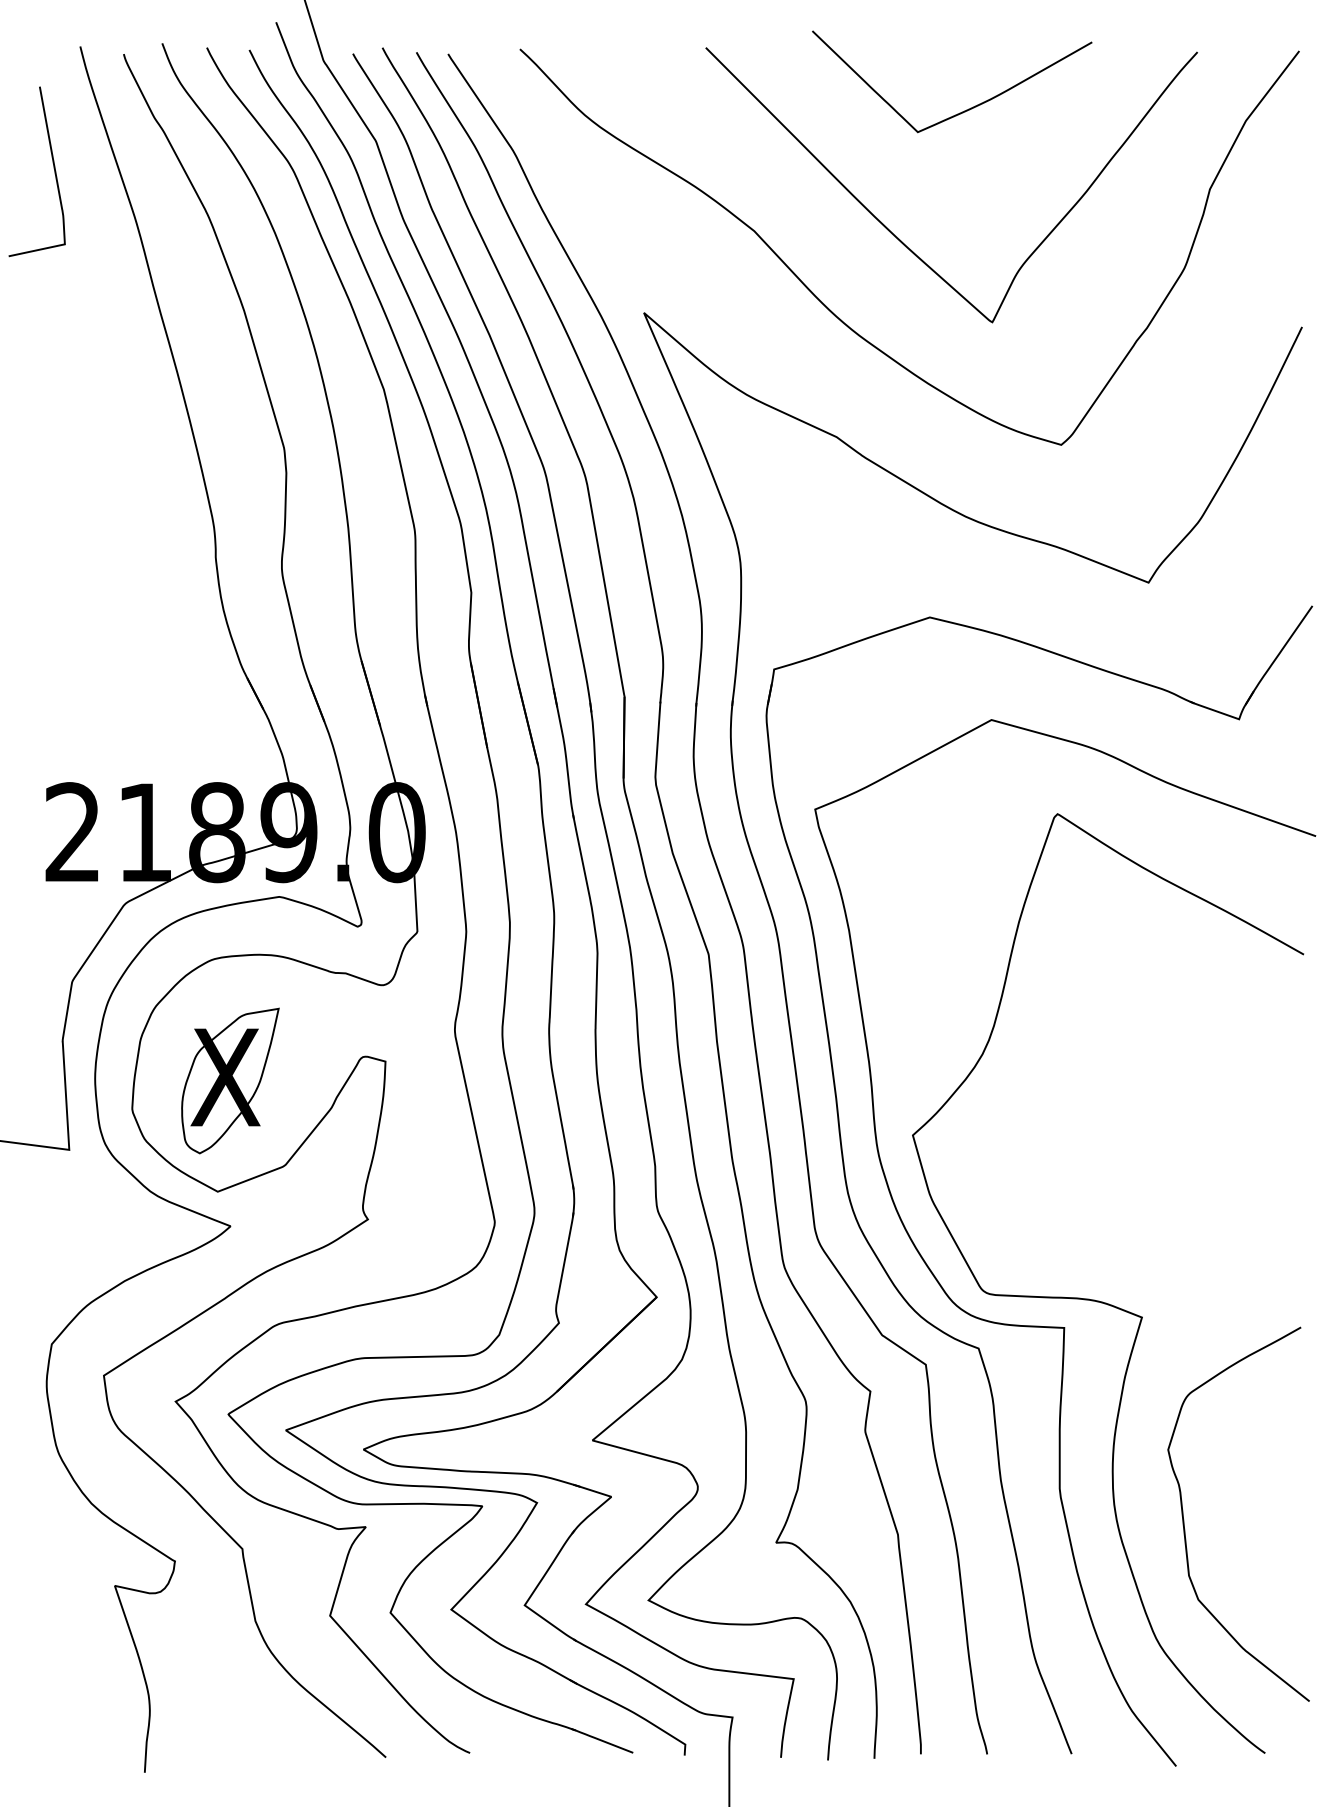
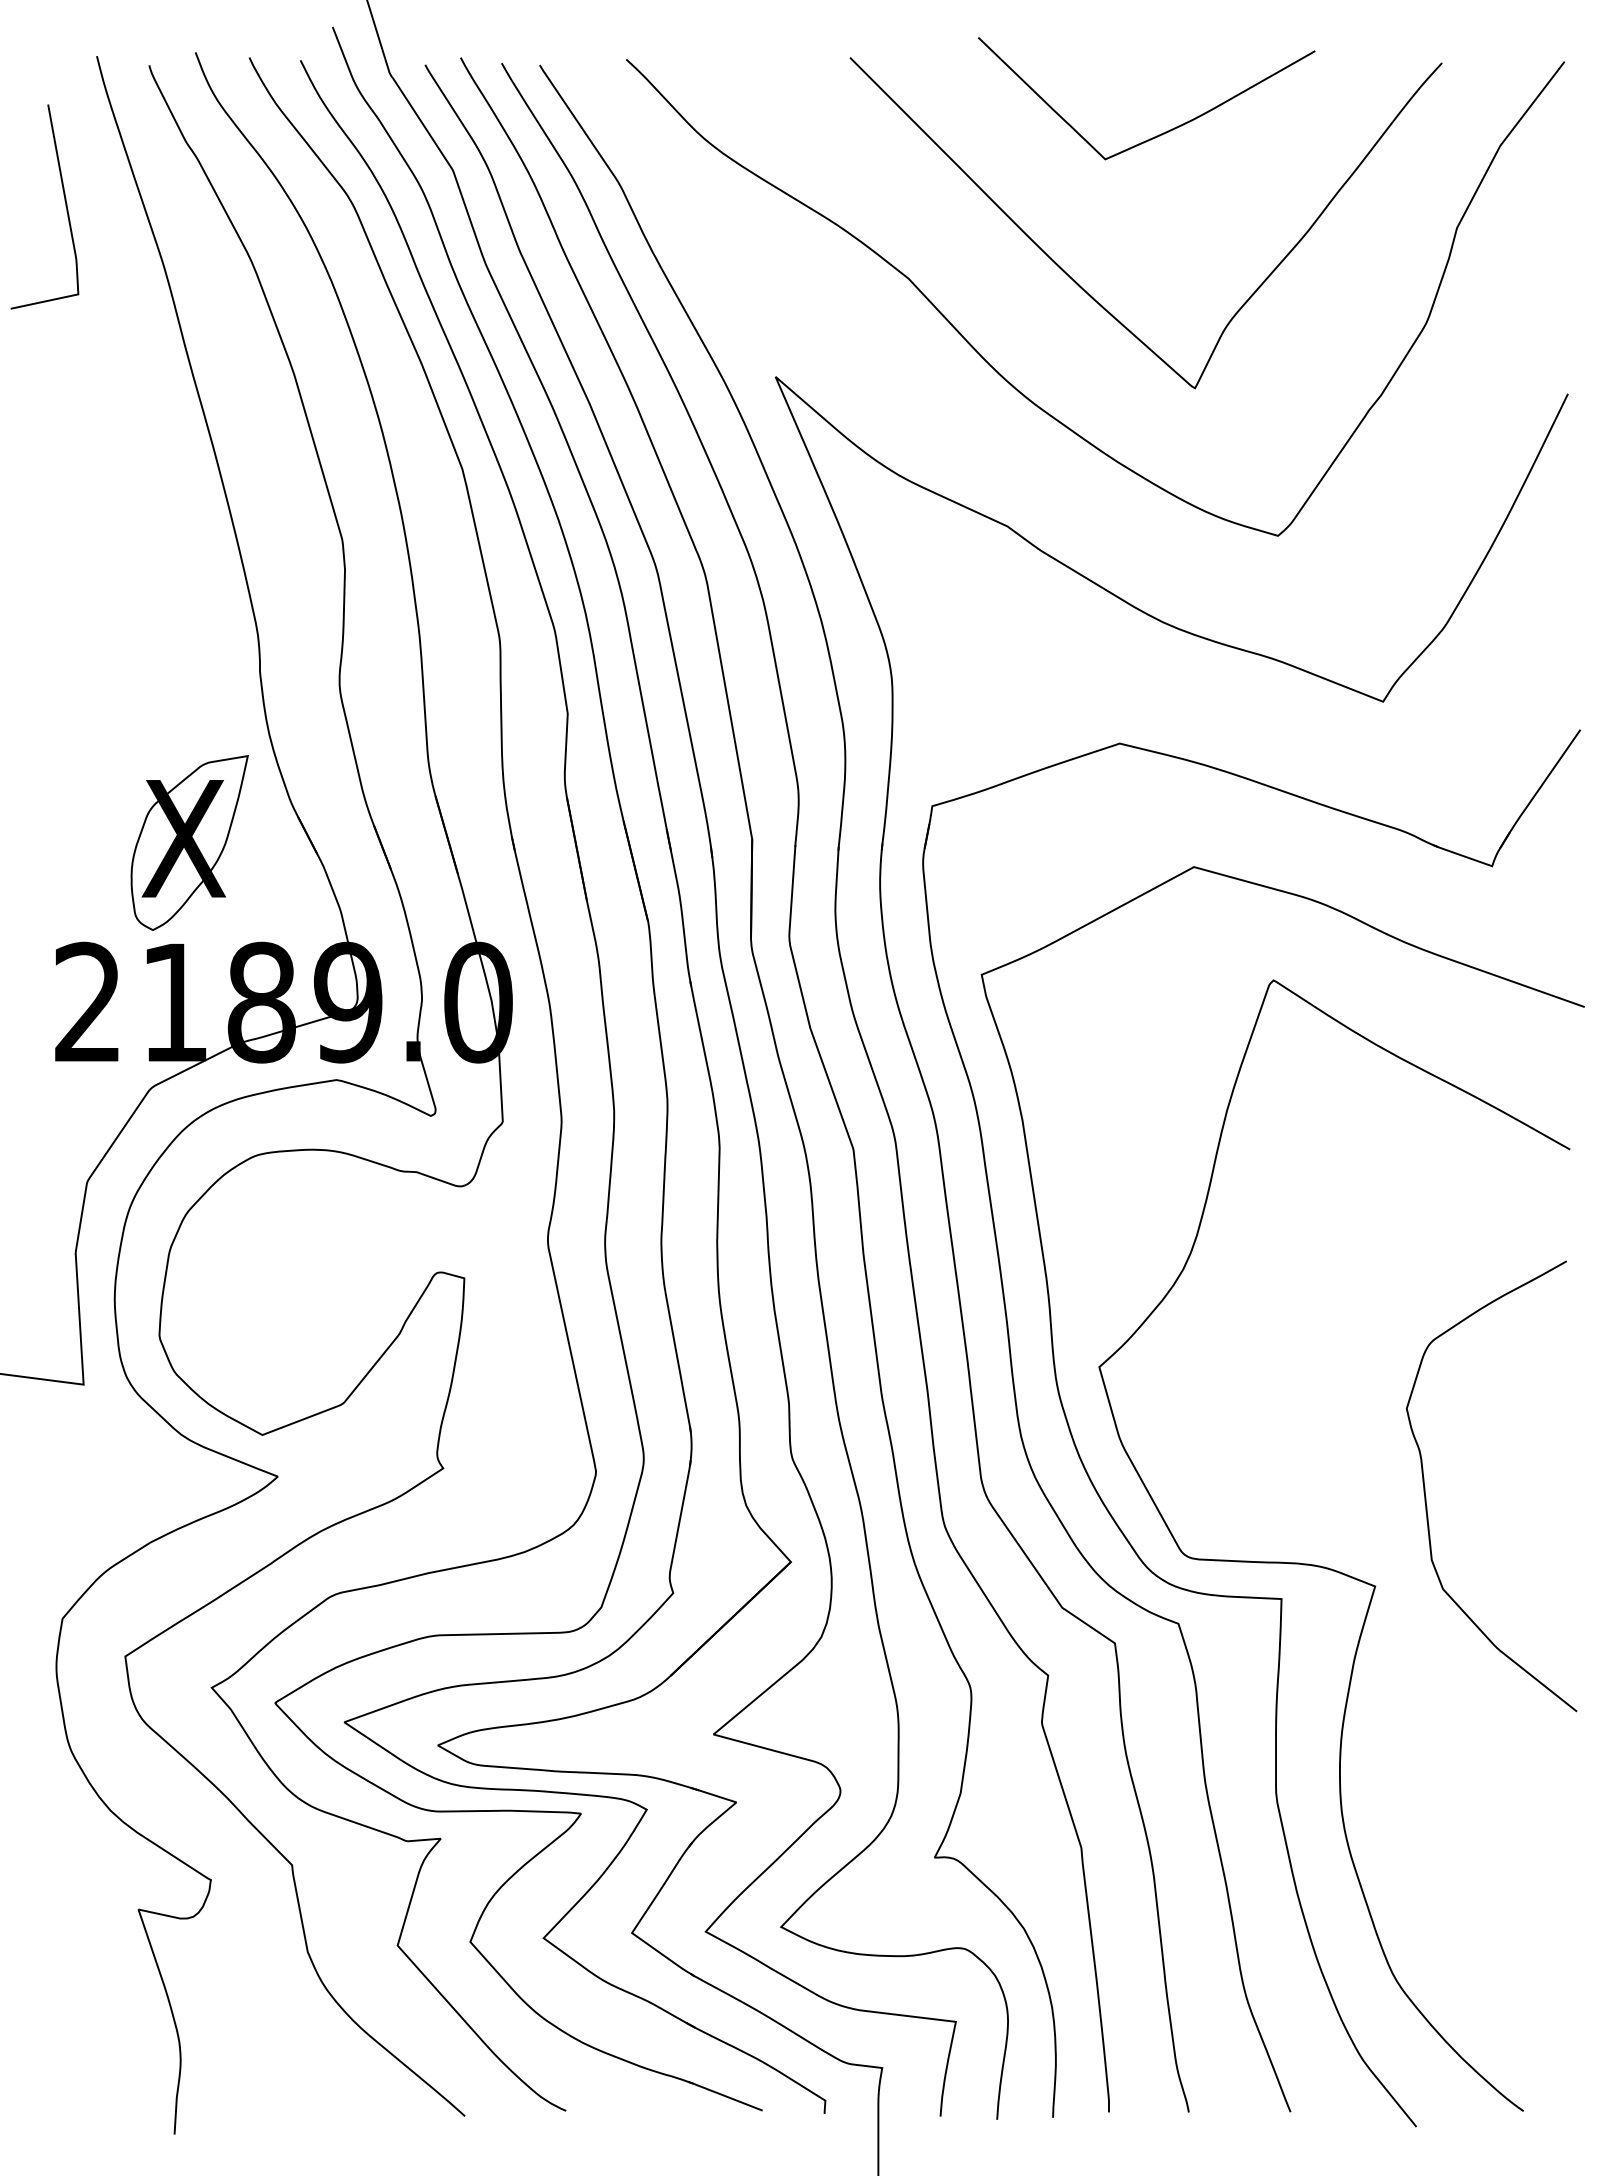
part: (230, 1080) -> (189, 842), moved
curve: (1184, 1519) -> (1426, 1492), moved

